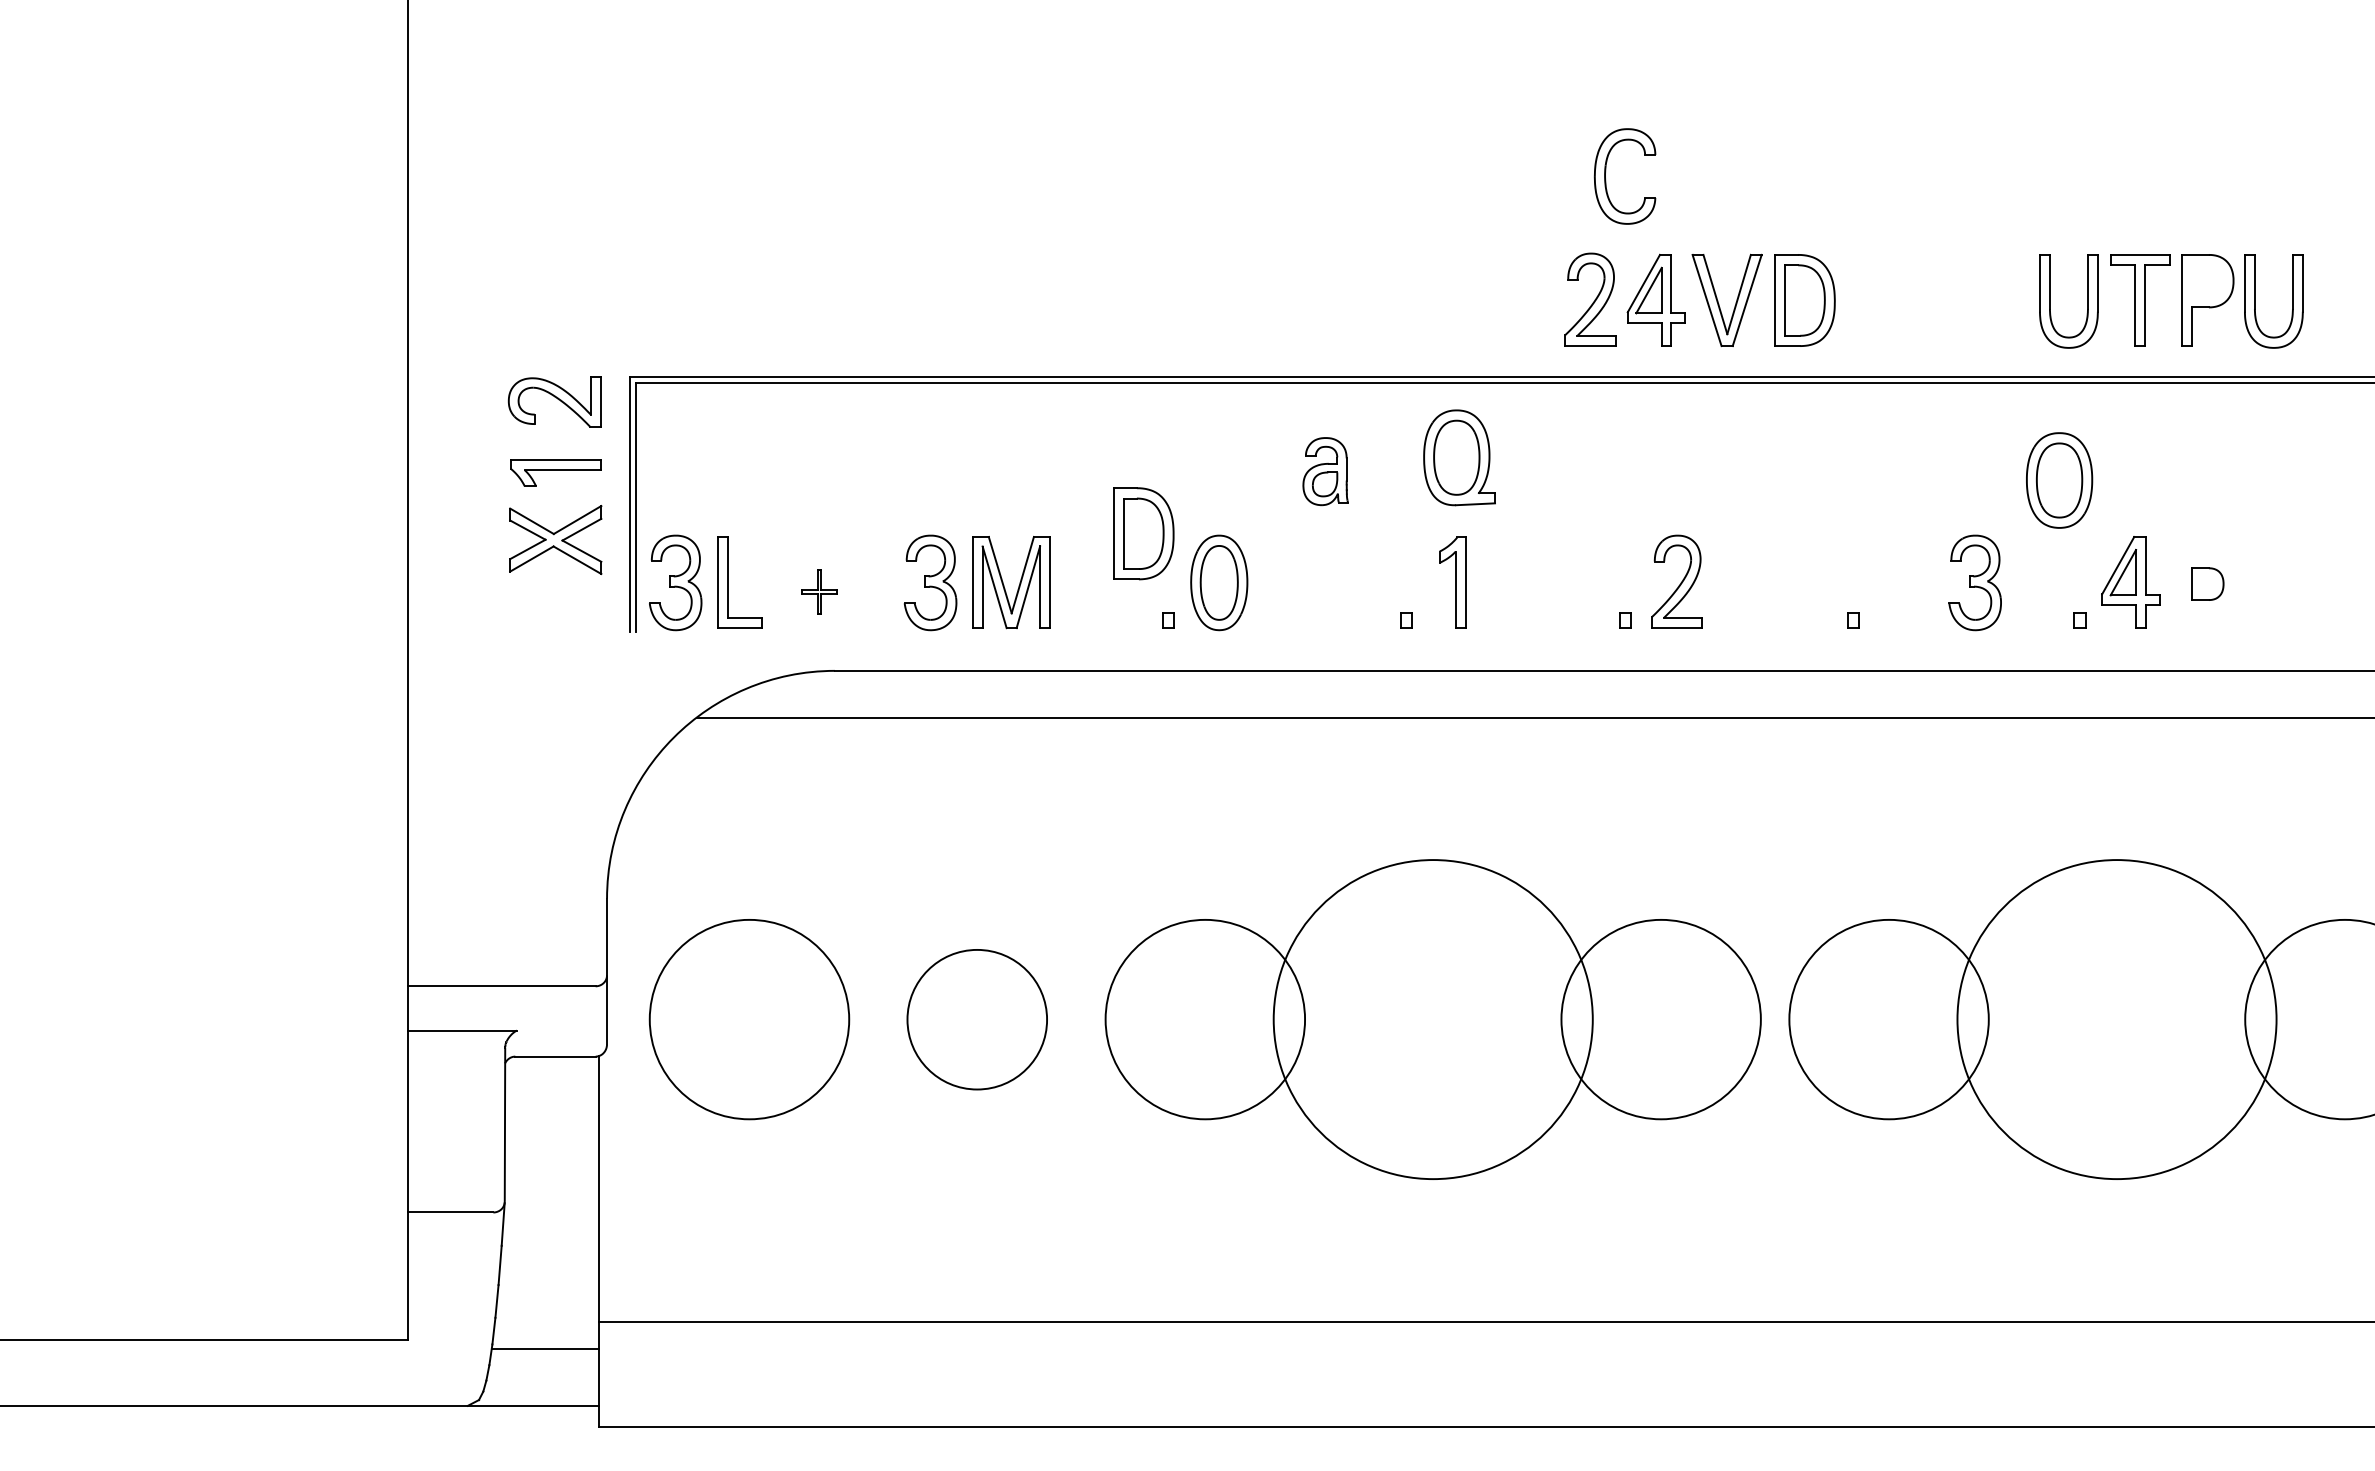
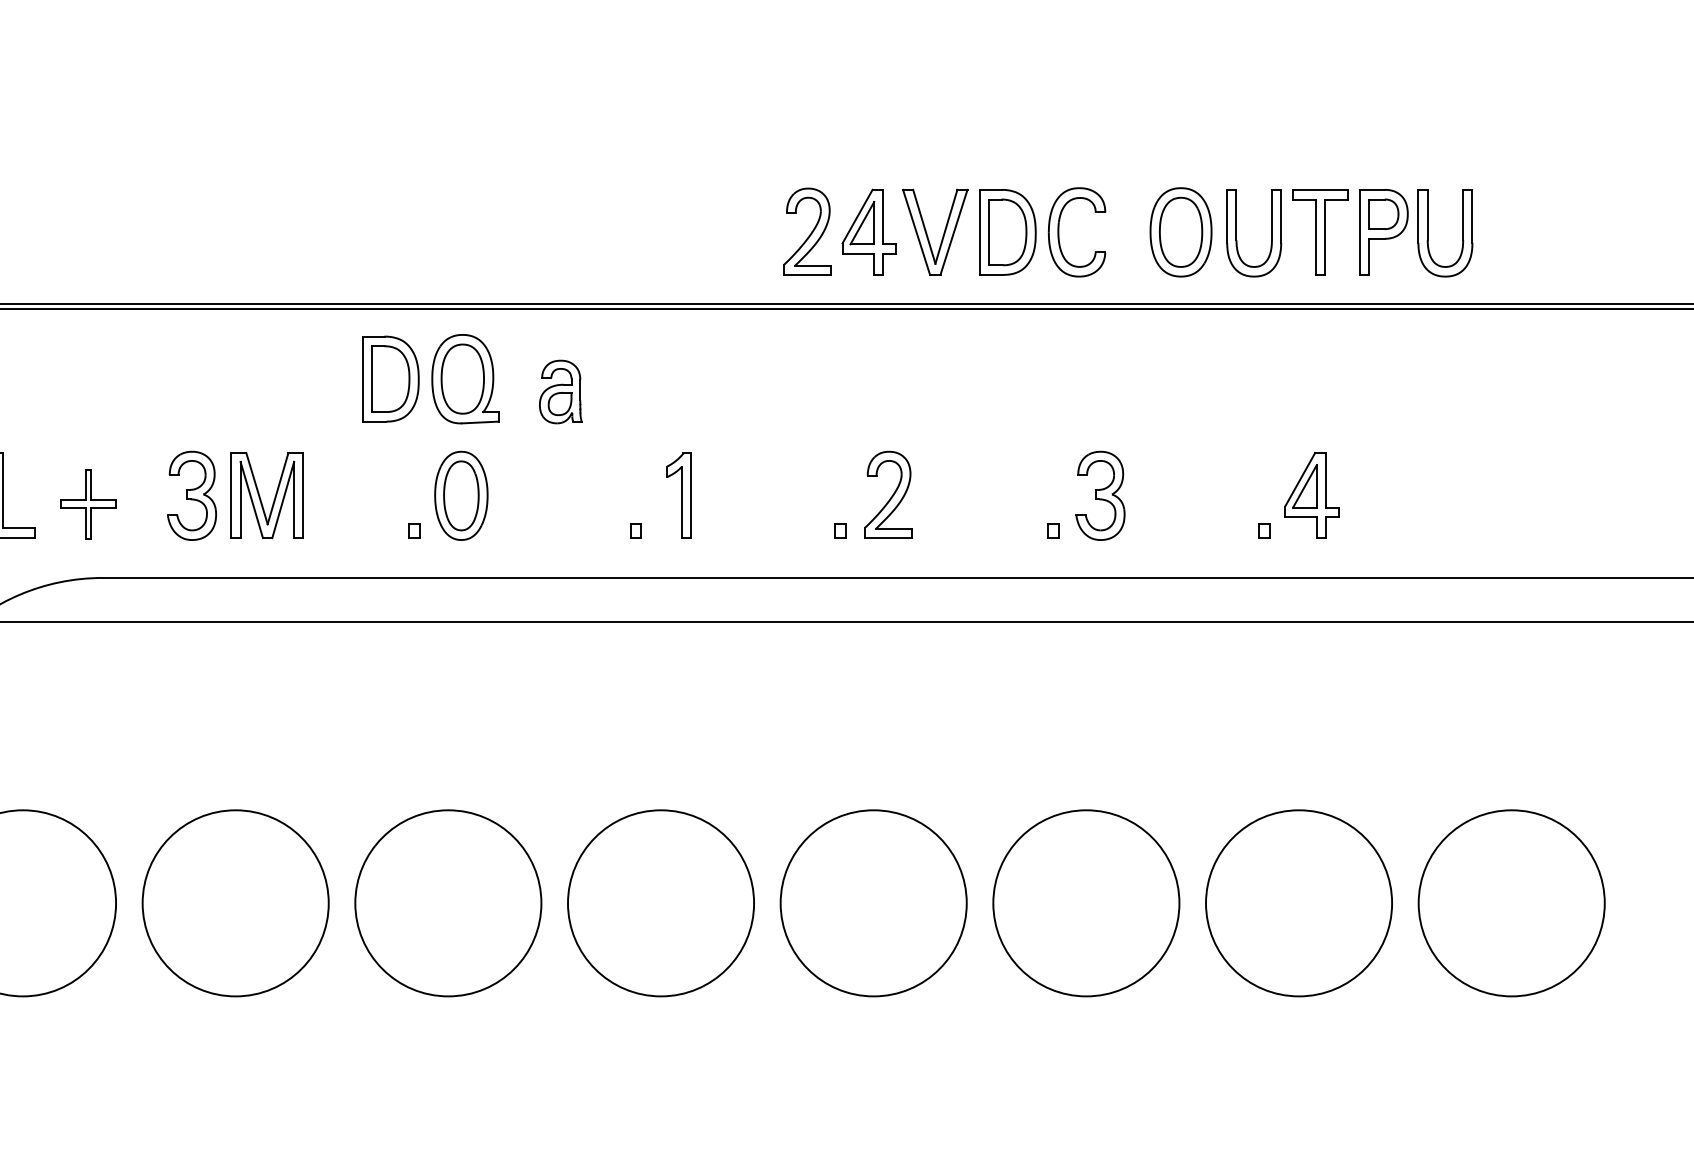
part: (1606, 180) -> (1059, 236), moved
part: (1459, 457) -> (465, 378), moved
part: (2059, 480) -> (1181, 232), moved
part: (1143, 533) -> (390, 378), moved
part: (1974, 582) -> (1099, 495), moved
part: (2207, 583) -> (1383, 213), moved
part: (819, 591) -> (88, 503), size x1.67
circle: (976, 1019) -> (234, 903), size x1.43
circle: (1432, 1019) -> (660, 903), size x0.62
circle: (2116, 1019) -> (1298, 903), size x0.62

